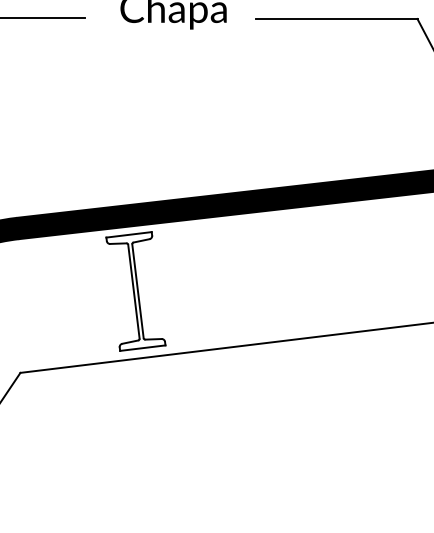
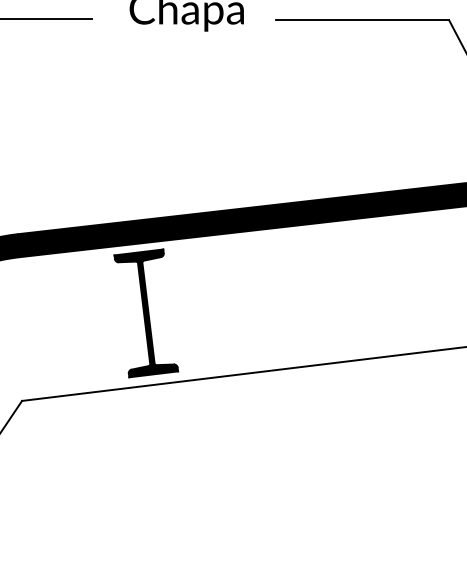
fill: (135, 291) -> (145, 313), added

